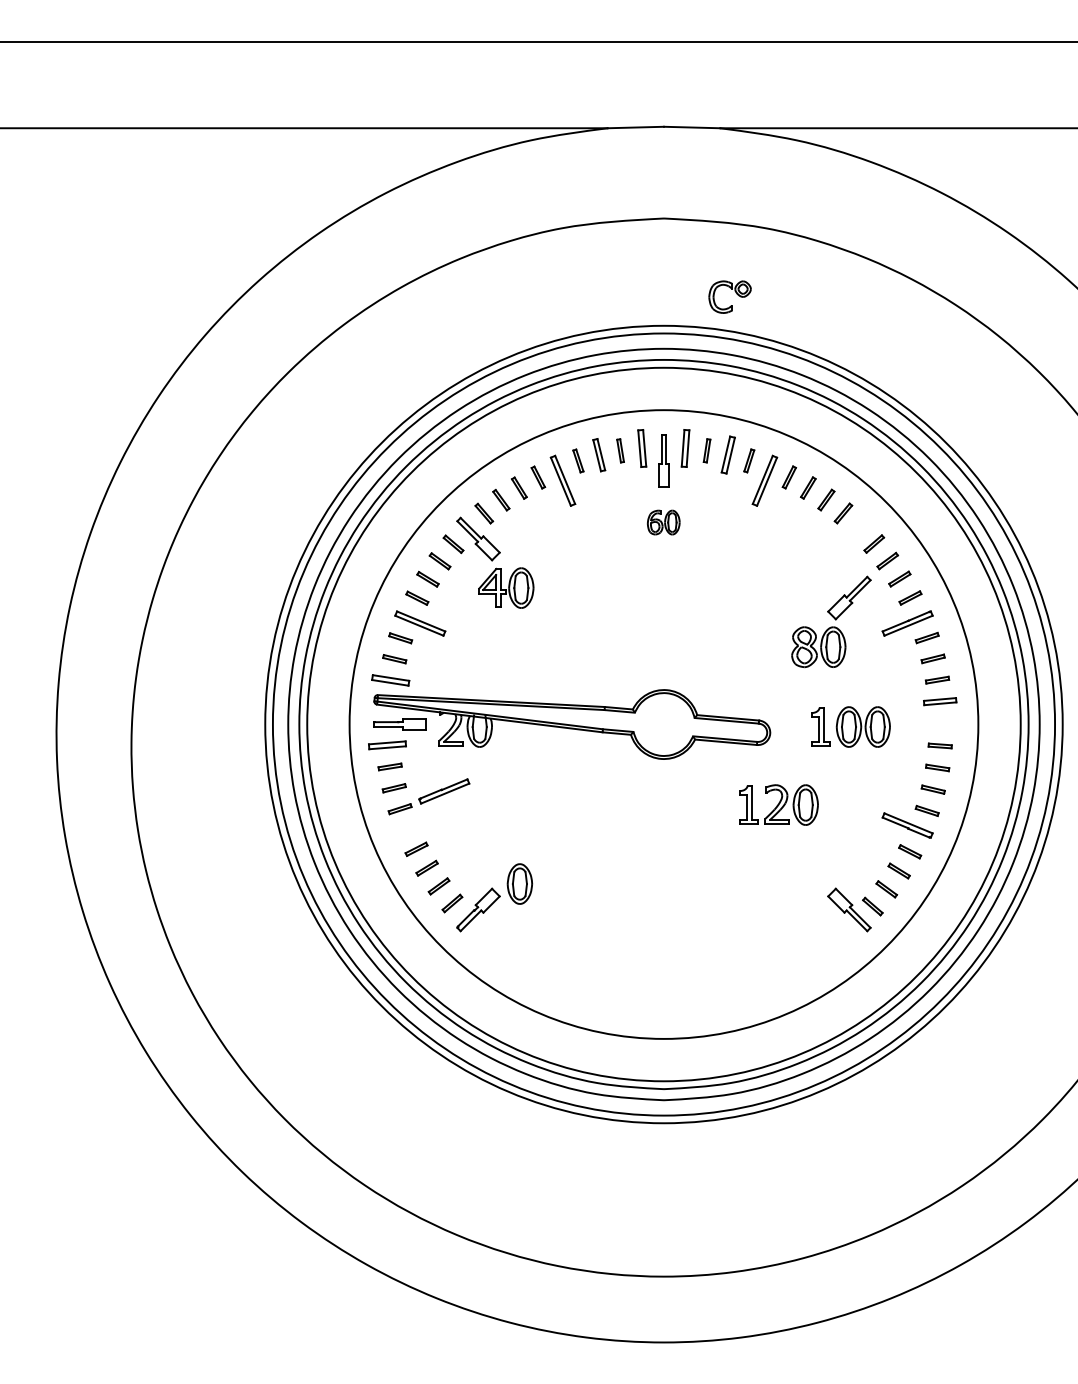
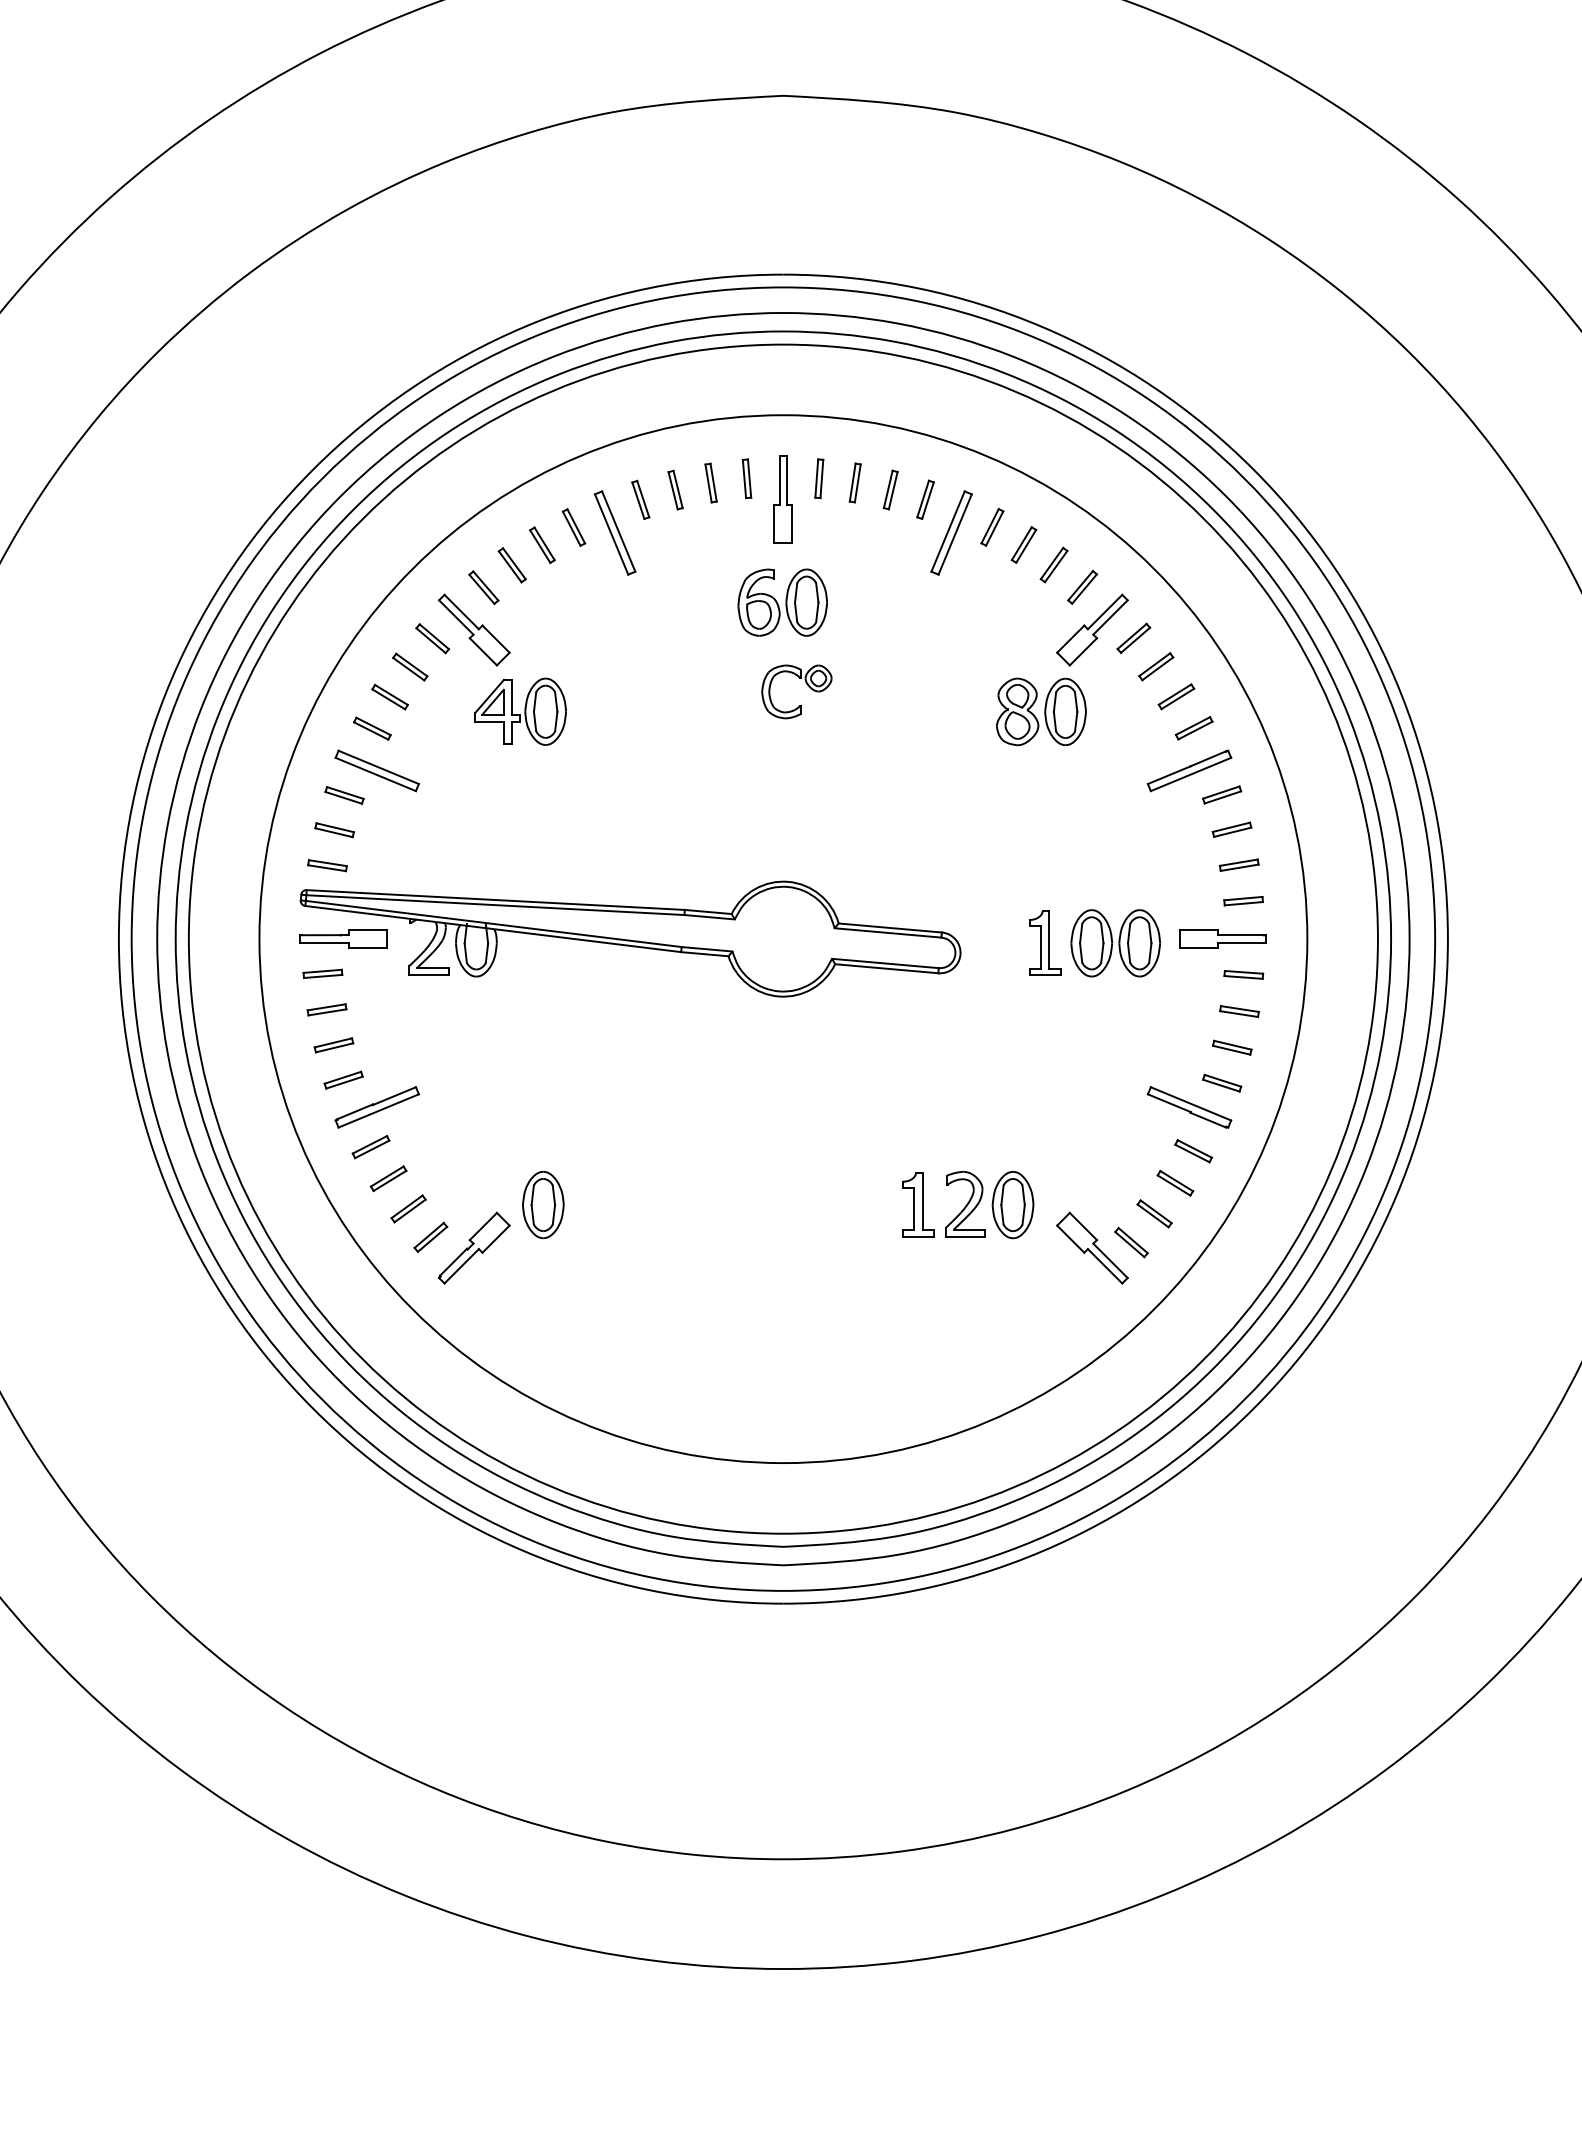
part: (734, 291) -> (804, 682), moved
part: (641, 447) -> (745, 477), size x0.62
part: (685, 447) -> (819, 477), size x0.62
part: (599, 454) -> (675, 489), size x0.71
part: (728, 454) -> (890, 489), size x0.62
part: (663, 522) -> (782, 602), size x1.67
part: (831, 621) -> (1062, 669), moved
part: (389, 680) -> (325, 865), size x0.62
part: (939, 701) -> (1242, 900), size x0.71
part: (927, 724) -> (1222, 939), added
part: (387, 745) -> (322, 974), size x0.62
part: (444, 791) -> (377, 1107), moved
part: (778, 804) -> (967, 1204), moved

